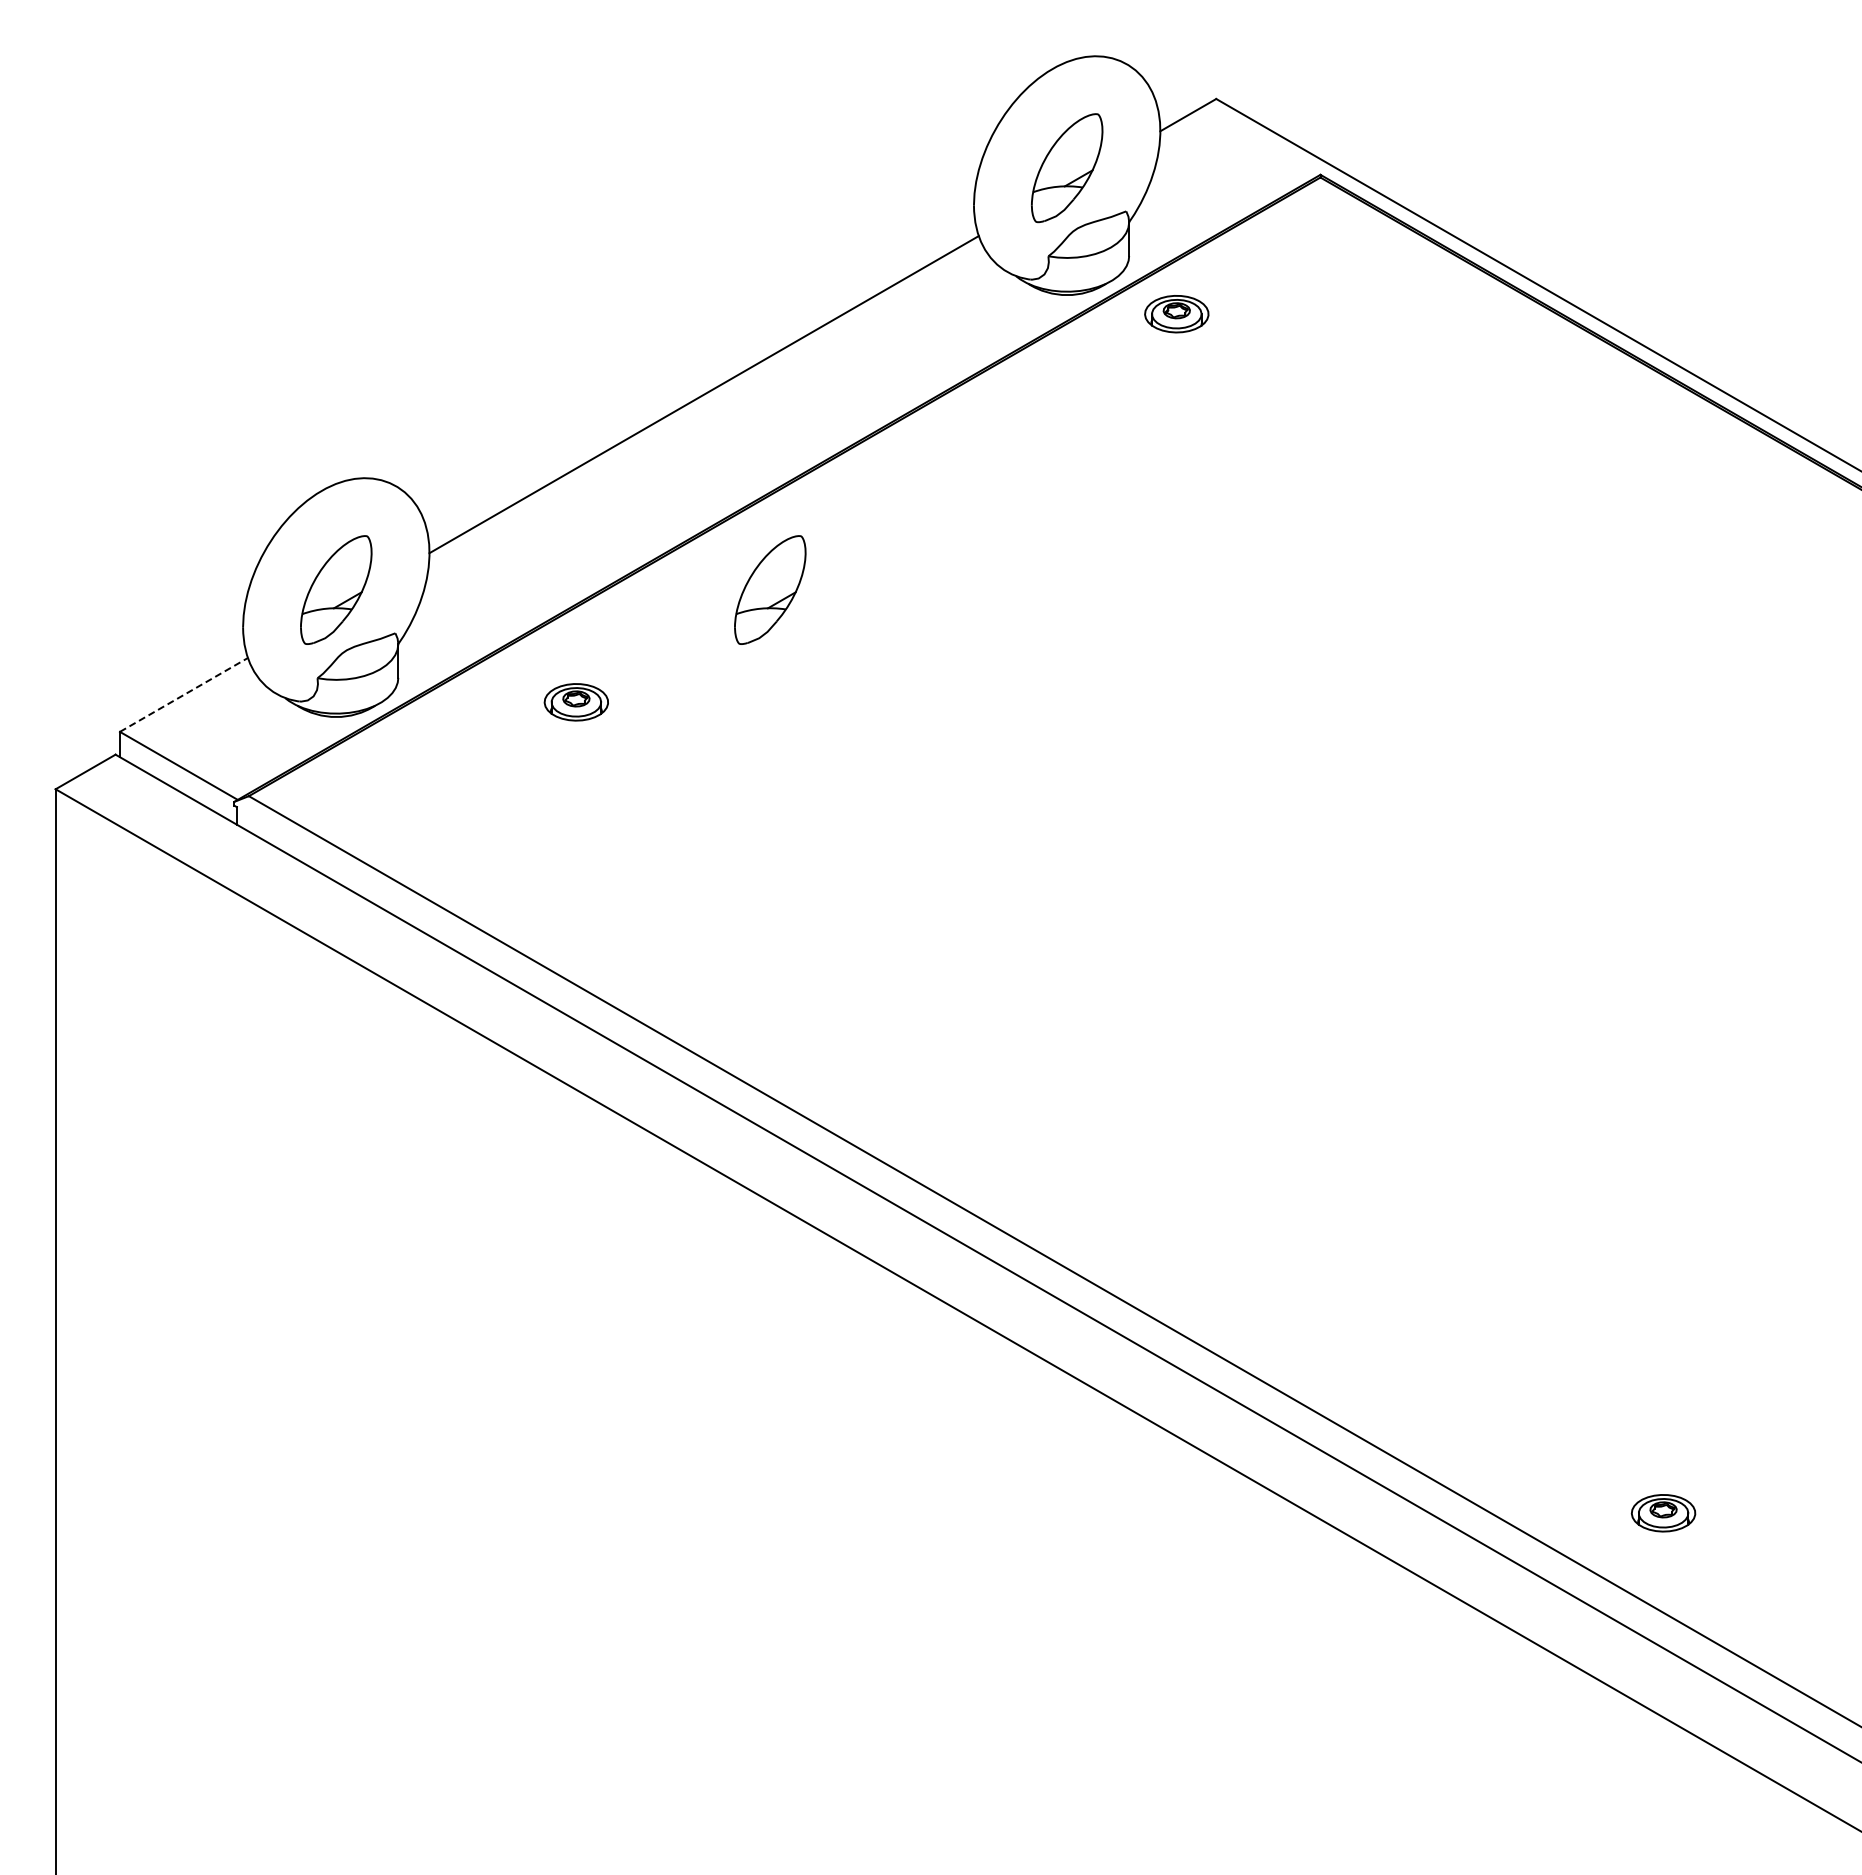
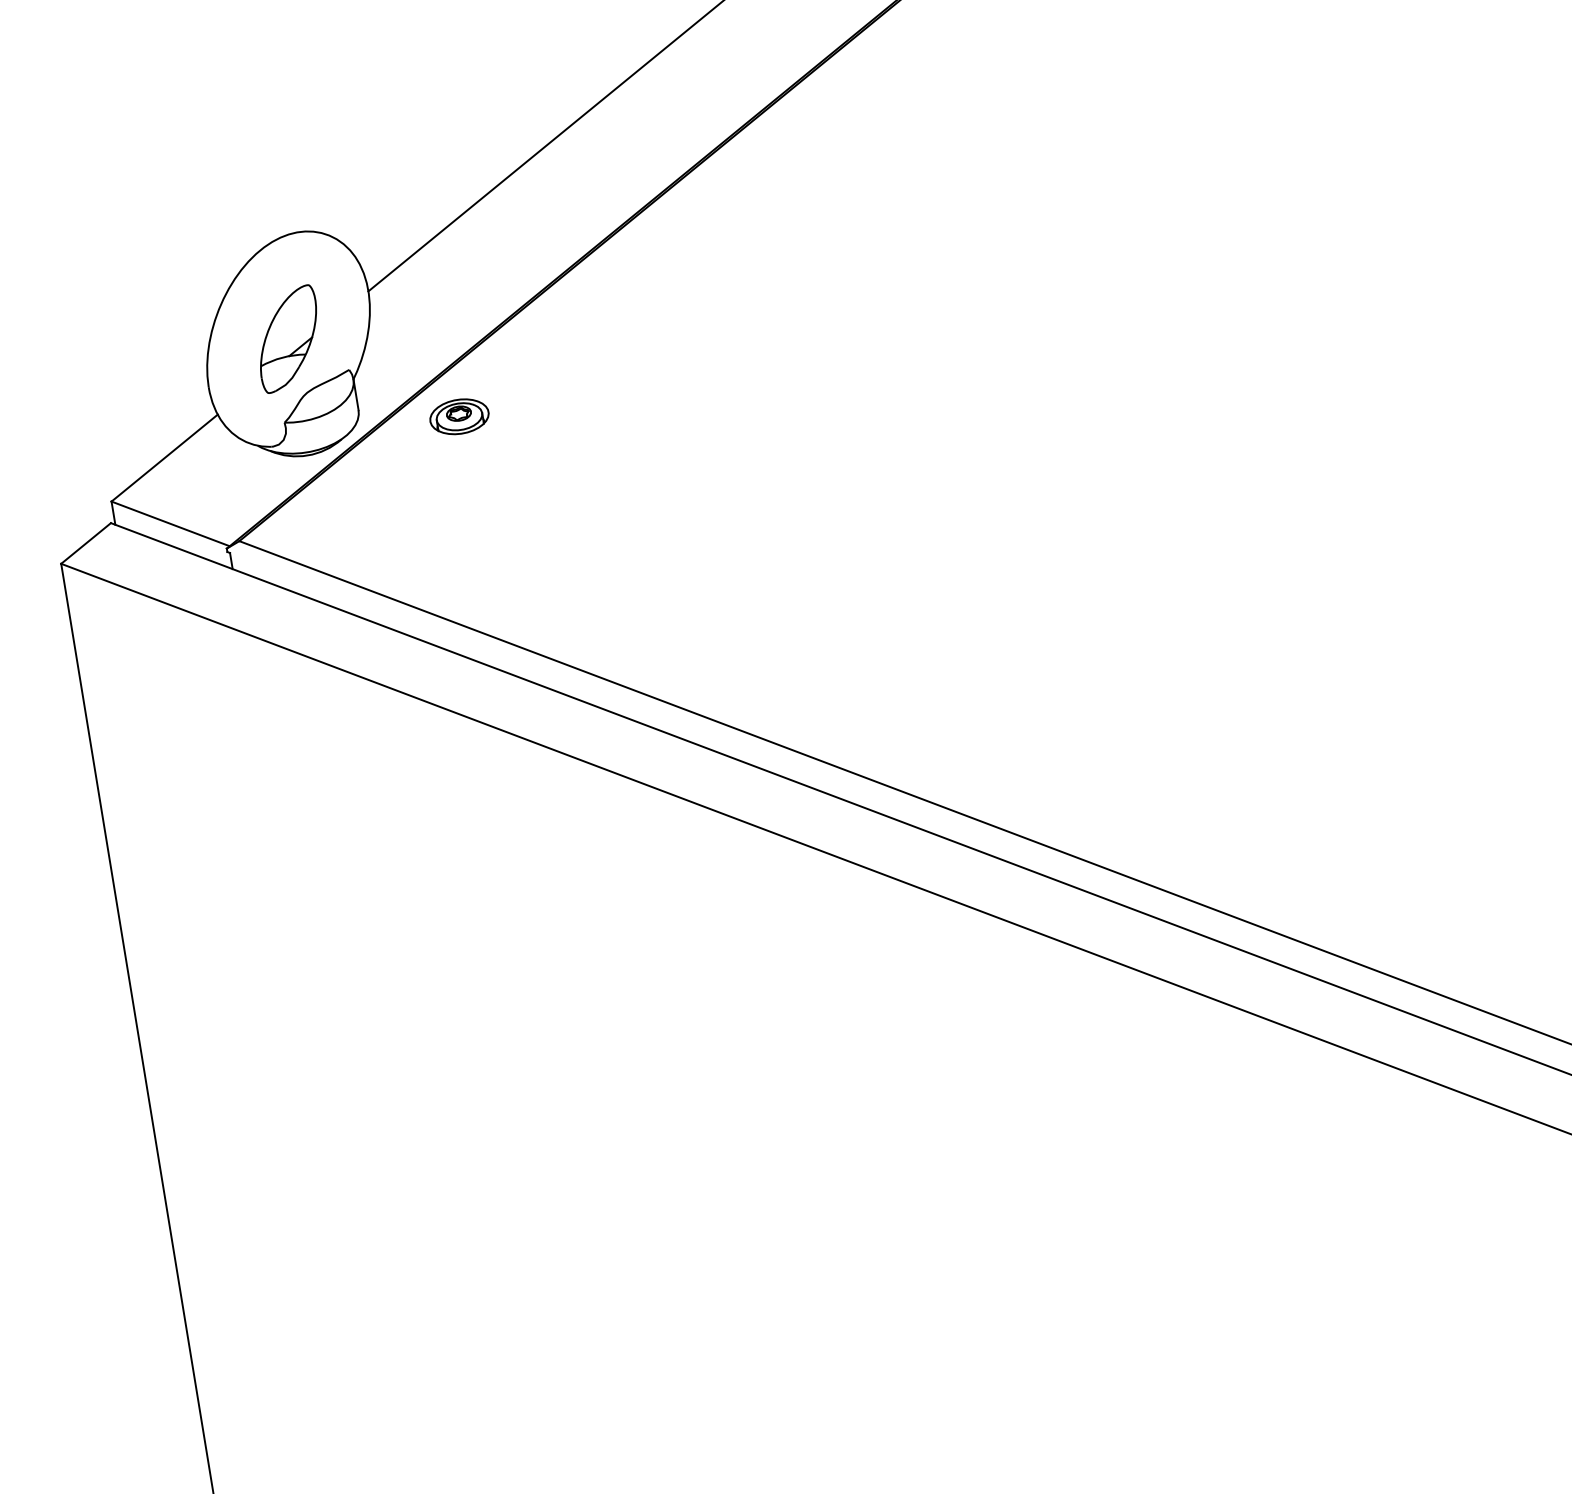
part: (770, 589) -> (686, 273), removed
line: (184, 694) -> (165, 457), dashed -> solid
part: (575, 702) -> (458, 417), moved

